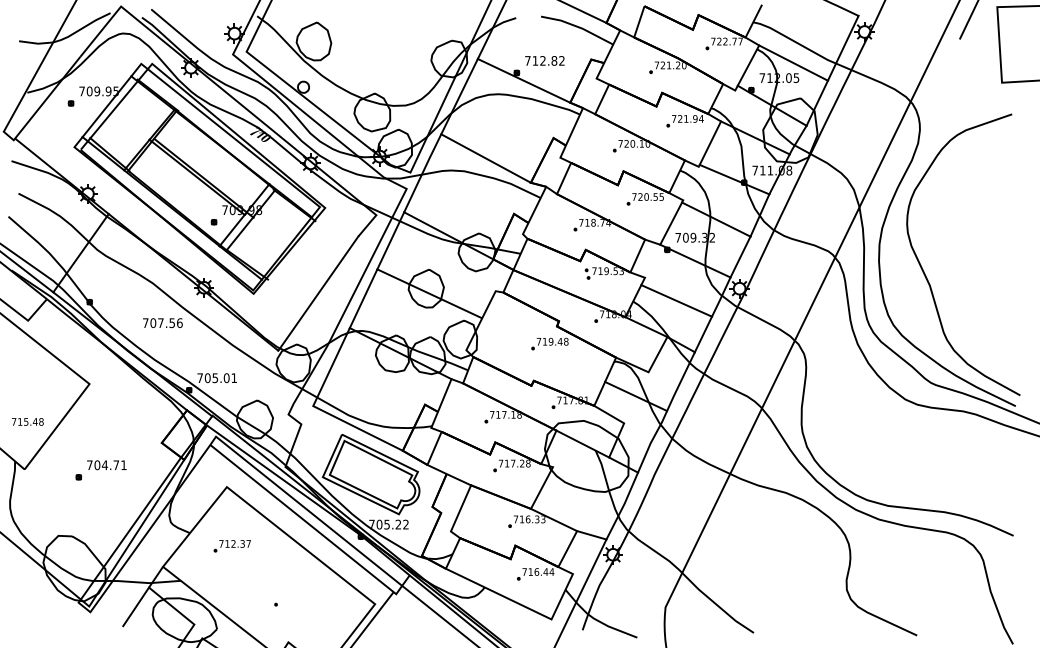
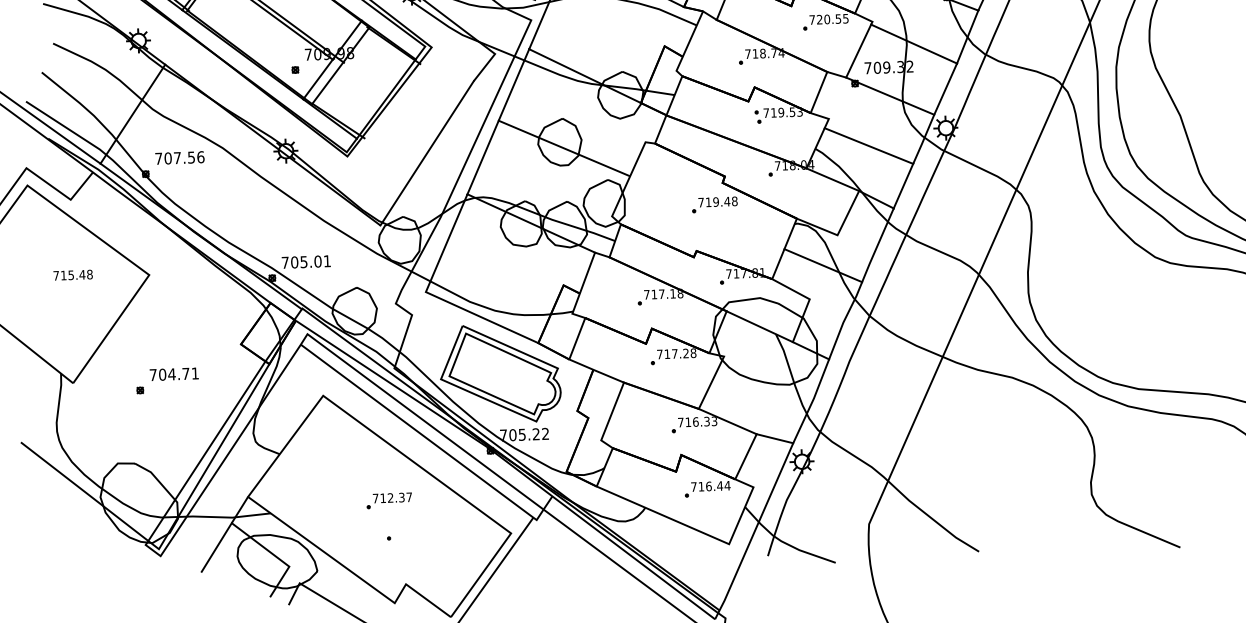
text: (162, 323) -> (179, 158), moved
text: (27, 421) -> (72, 274), moved
part: (231, 546) -> (388, 501), moved

